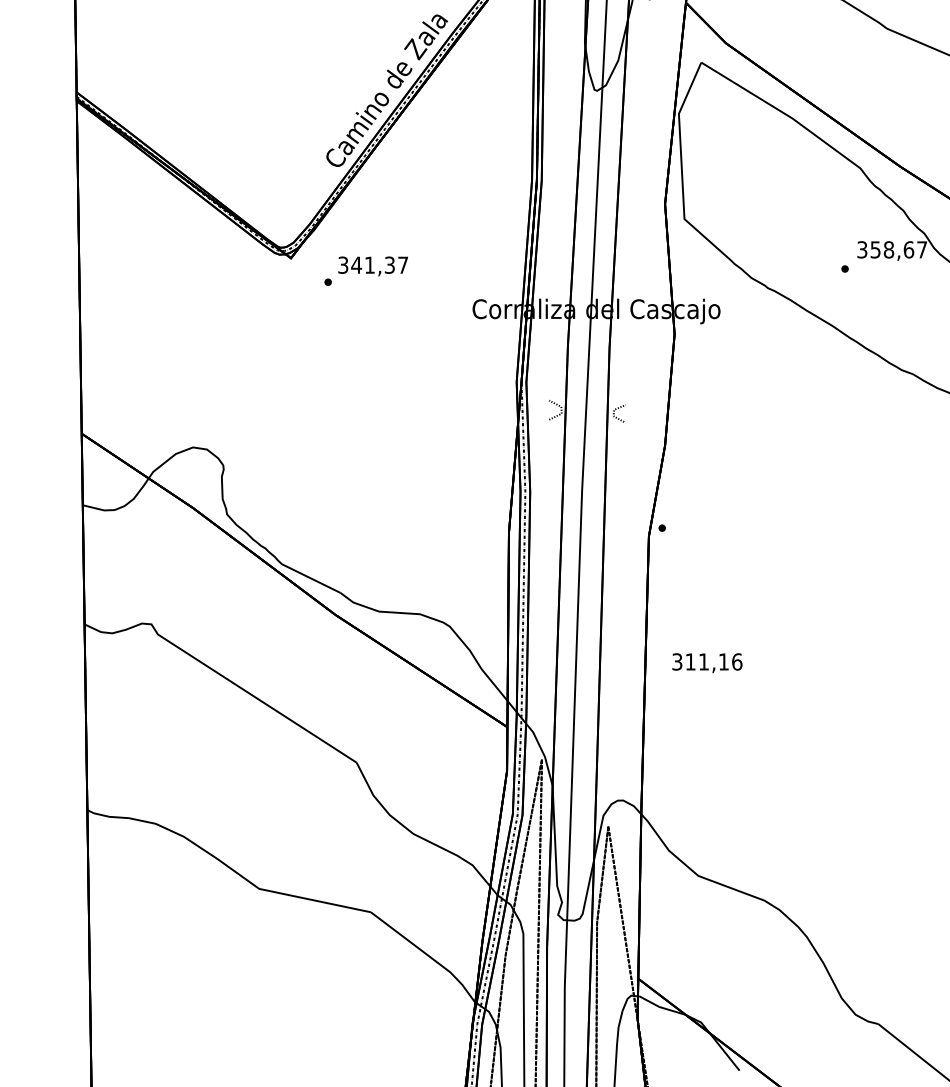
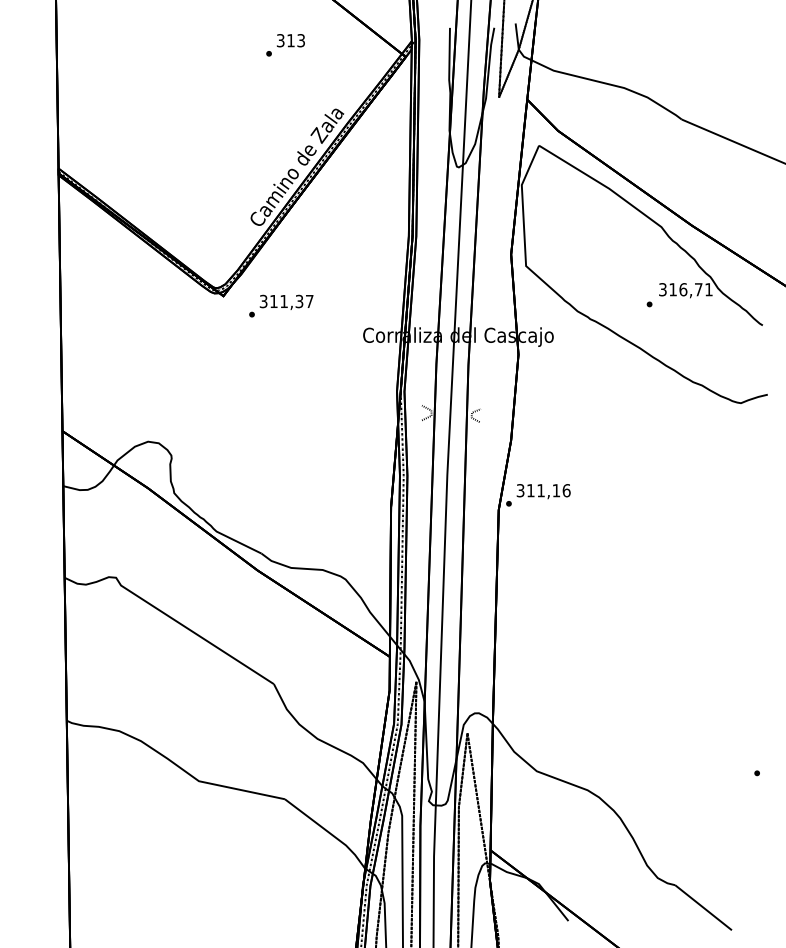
text: (898, 249) -> (690, 289), 358,67 -> 316,71
text: (356, 265) -> (273, 301), 341,37 -> 311,37
text: (707, 663) -> (543, 491), moved

